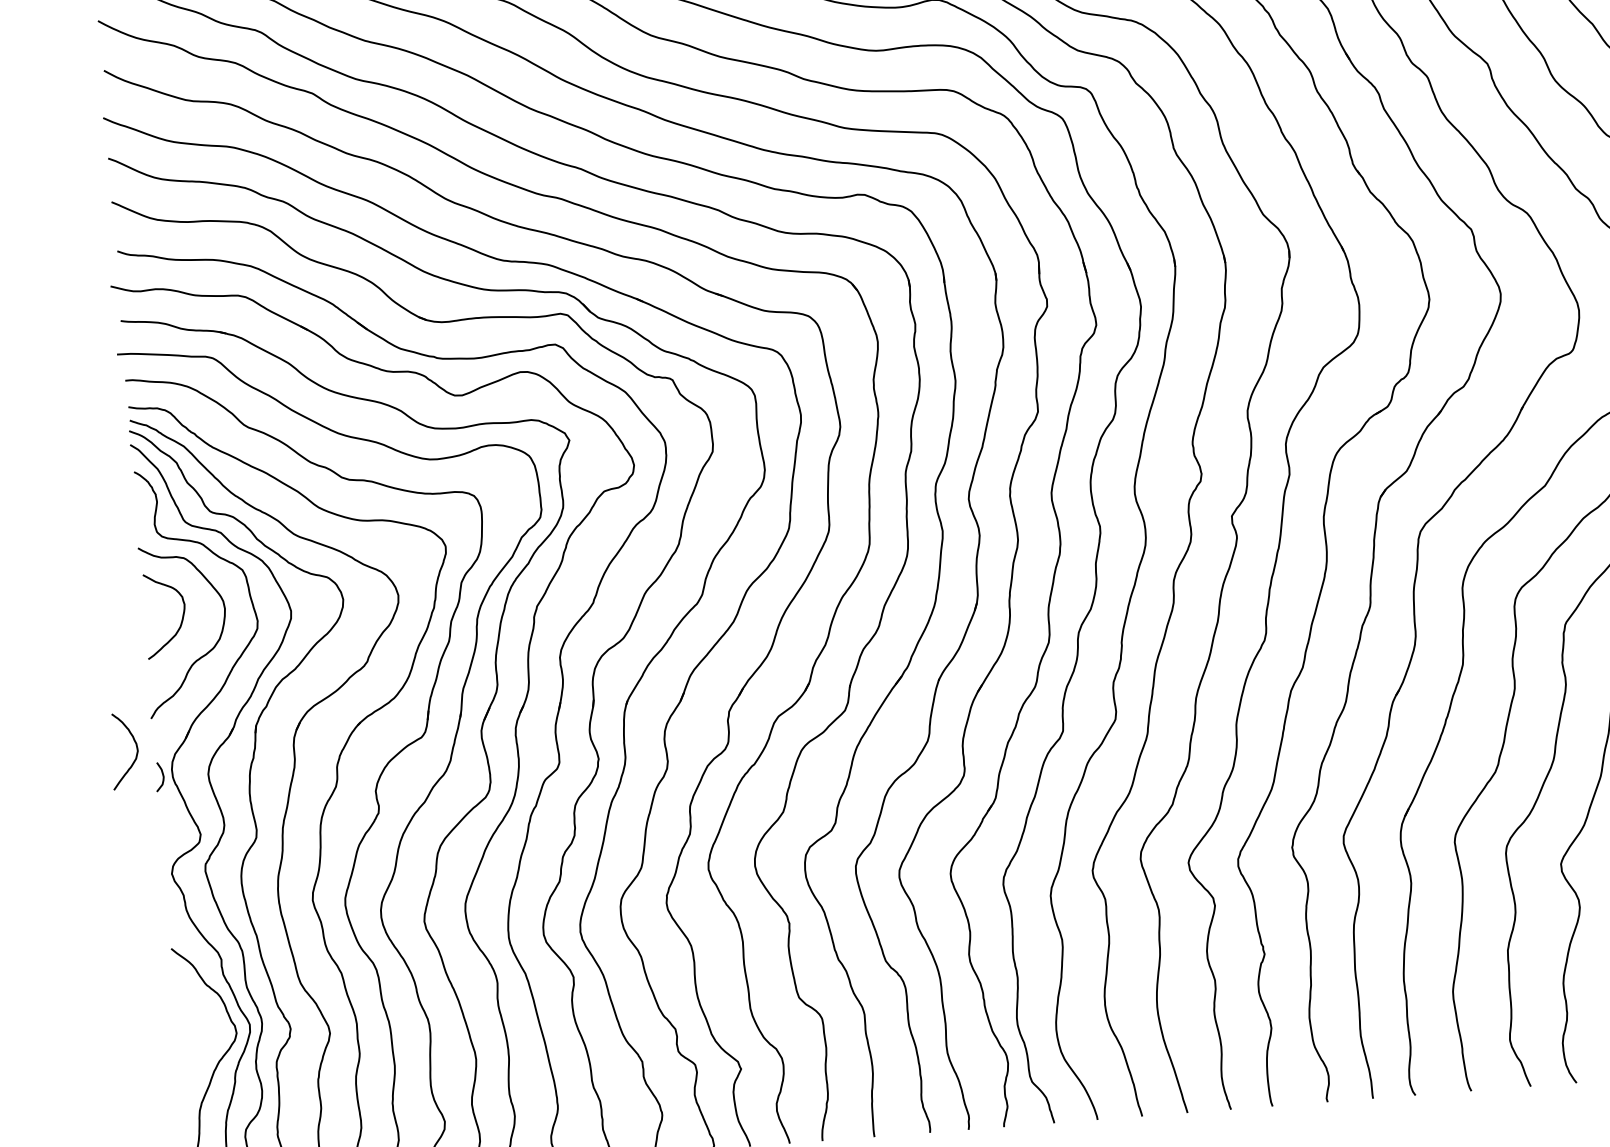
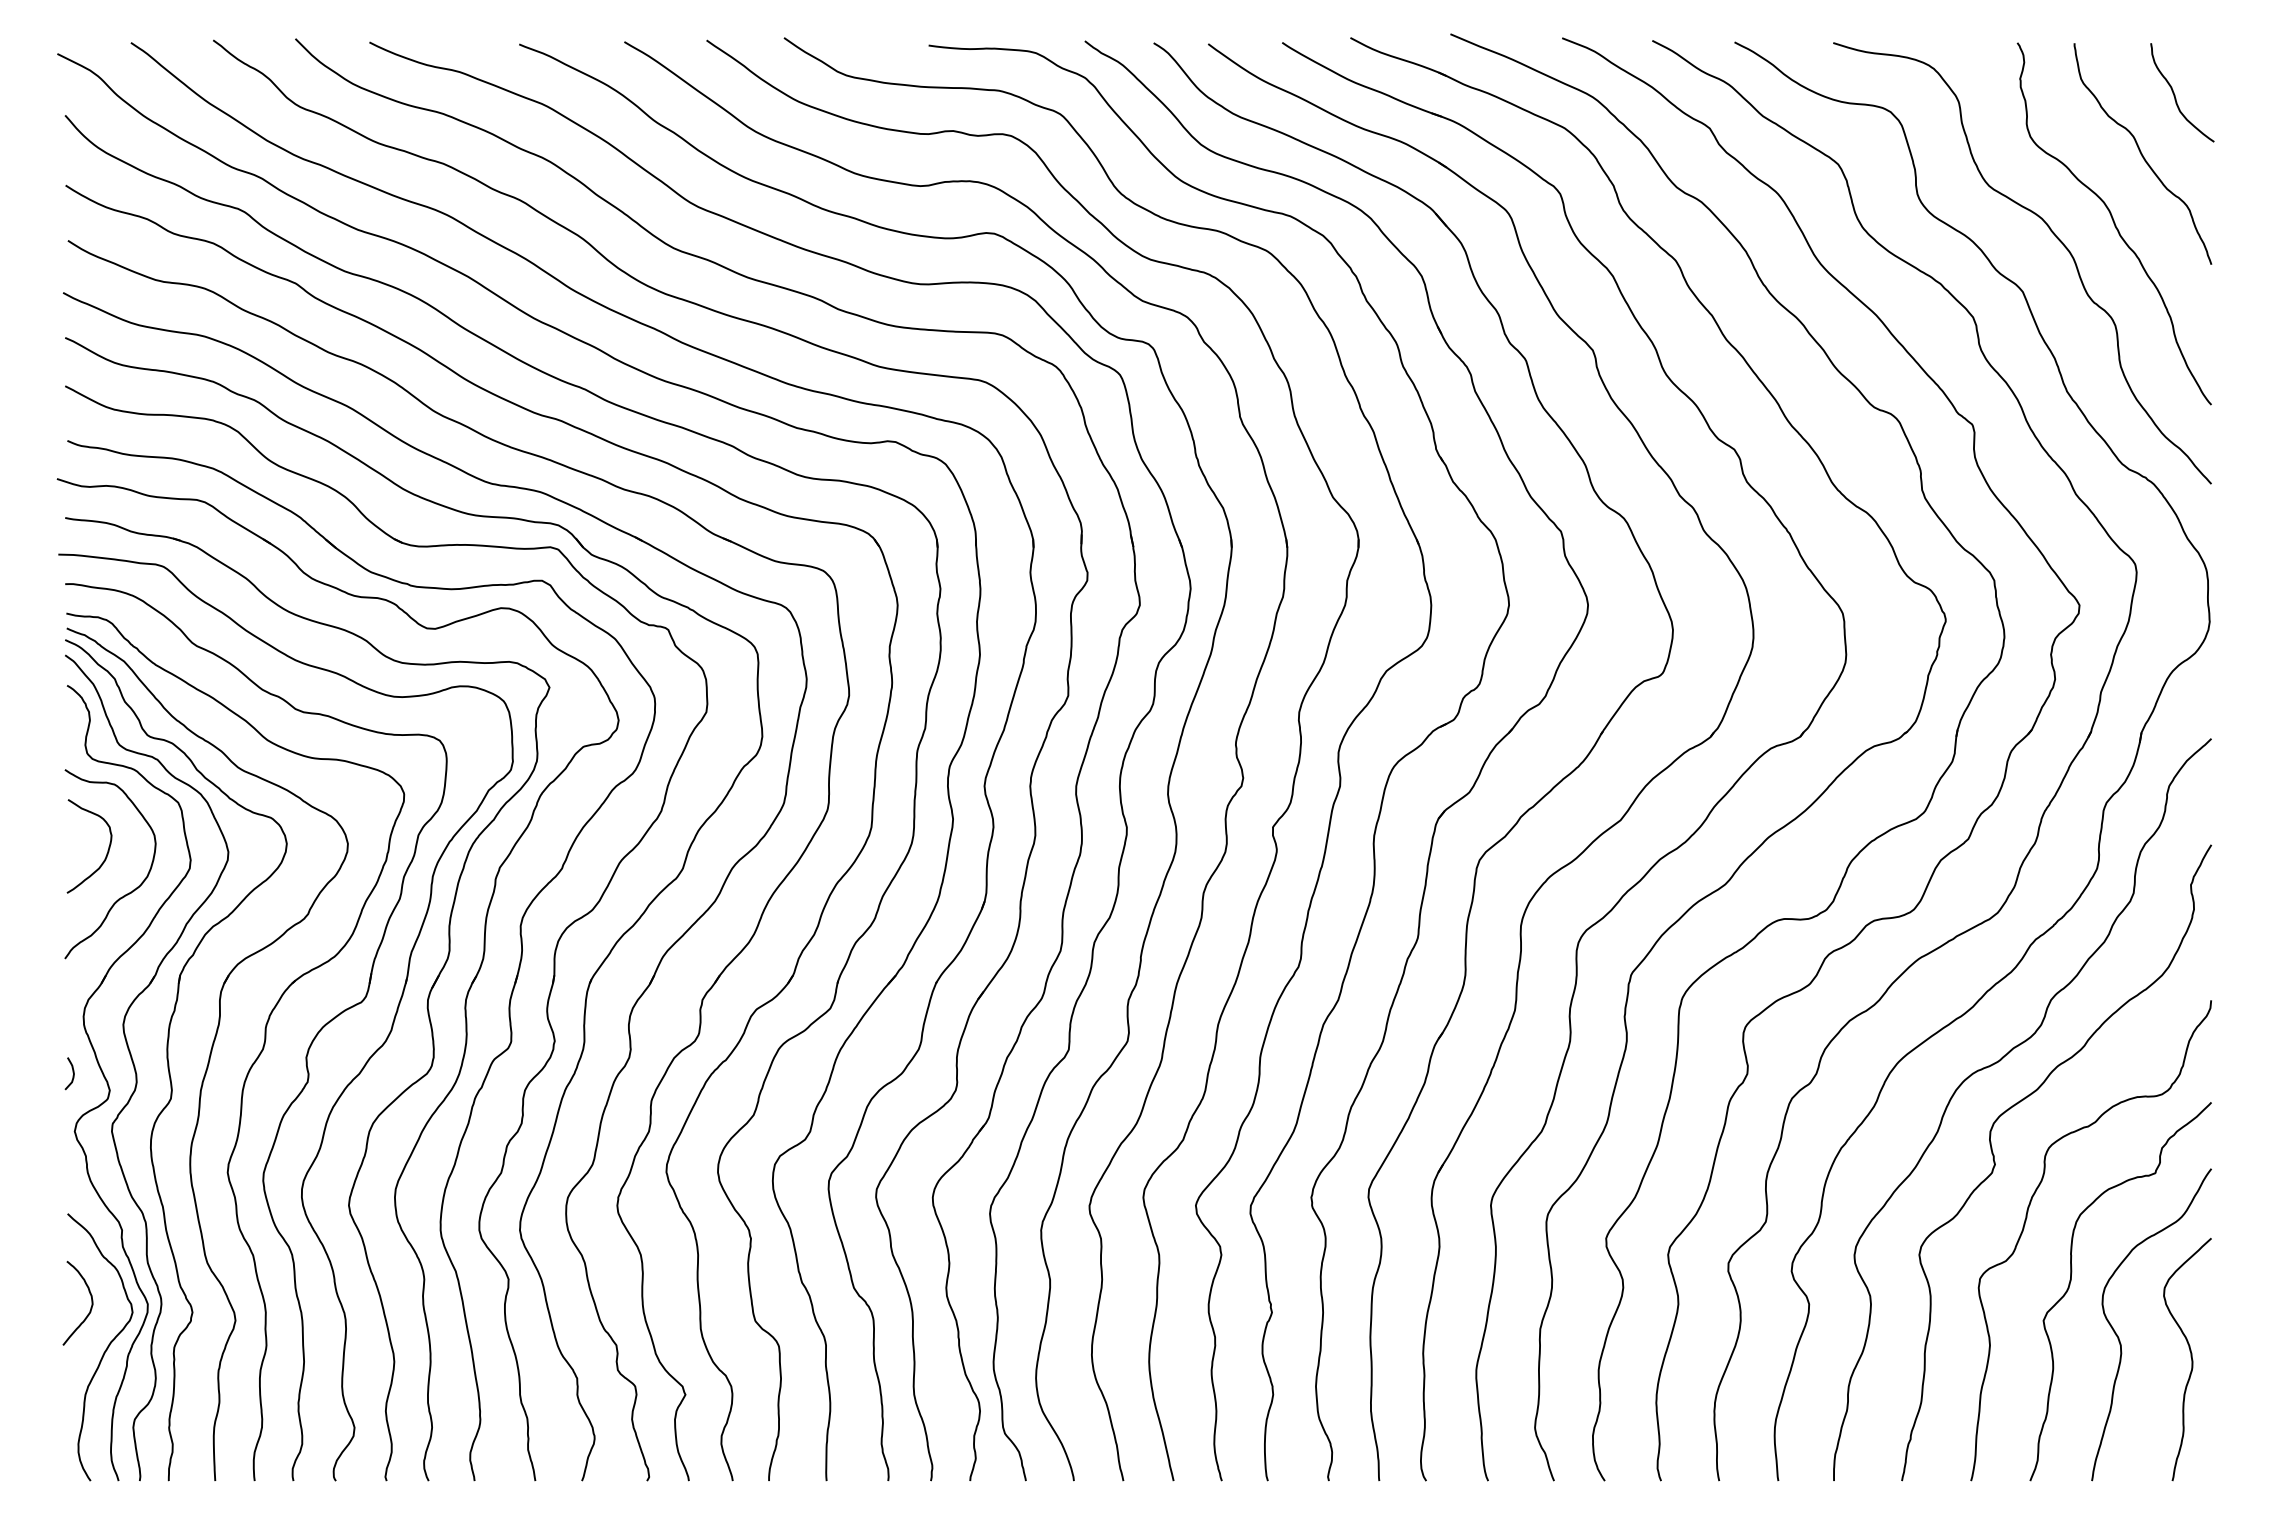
curve: (136, 754) -> (90, 1307), moved
curve: (162, 775) -> (72, 1072), moved

